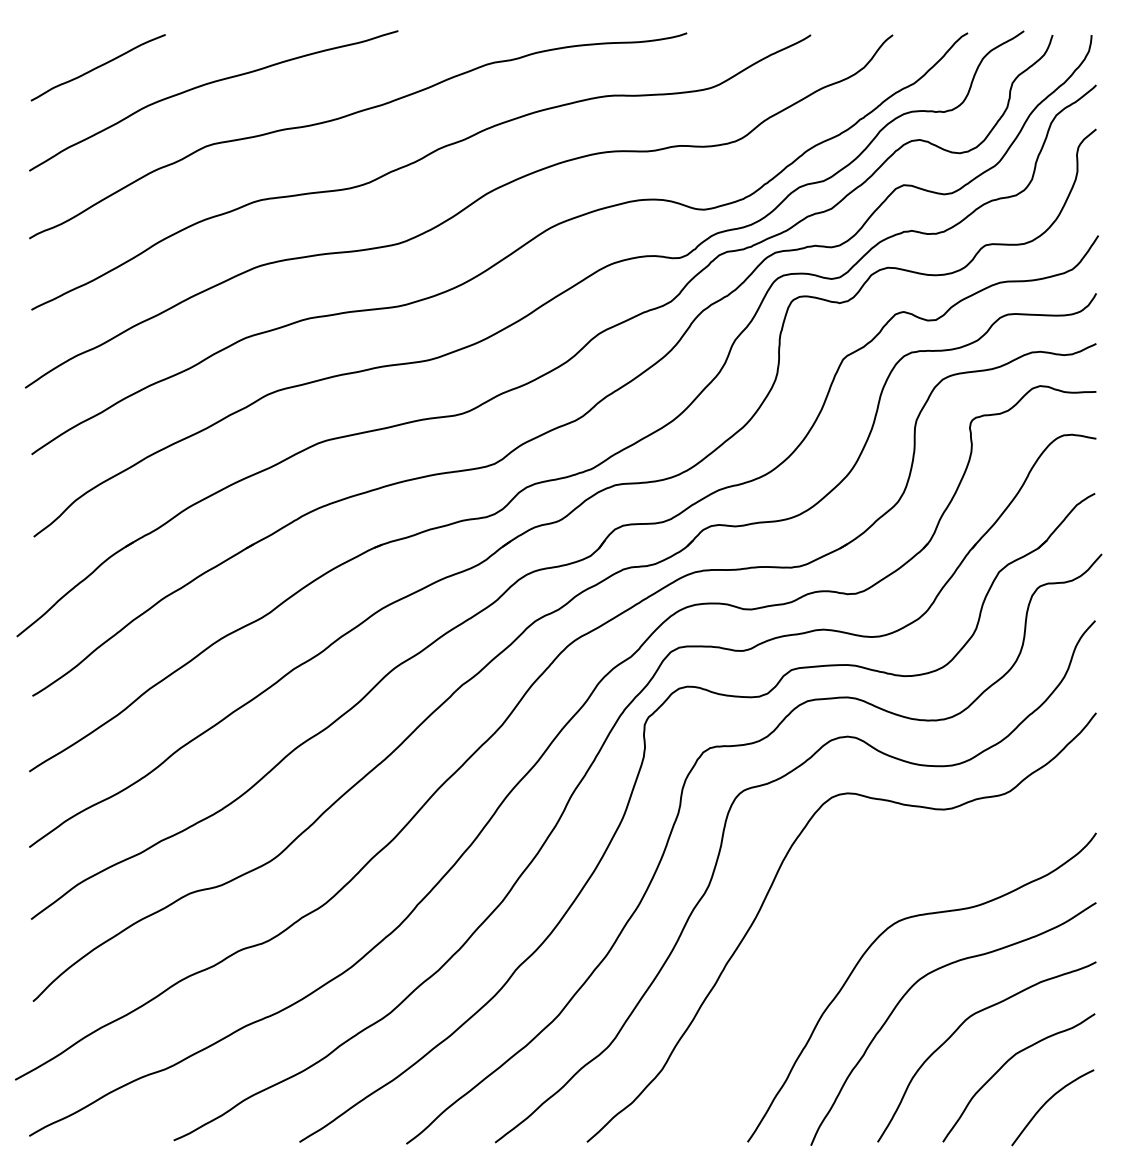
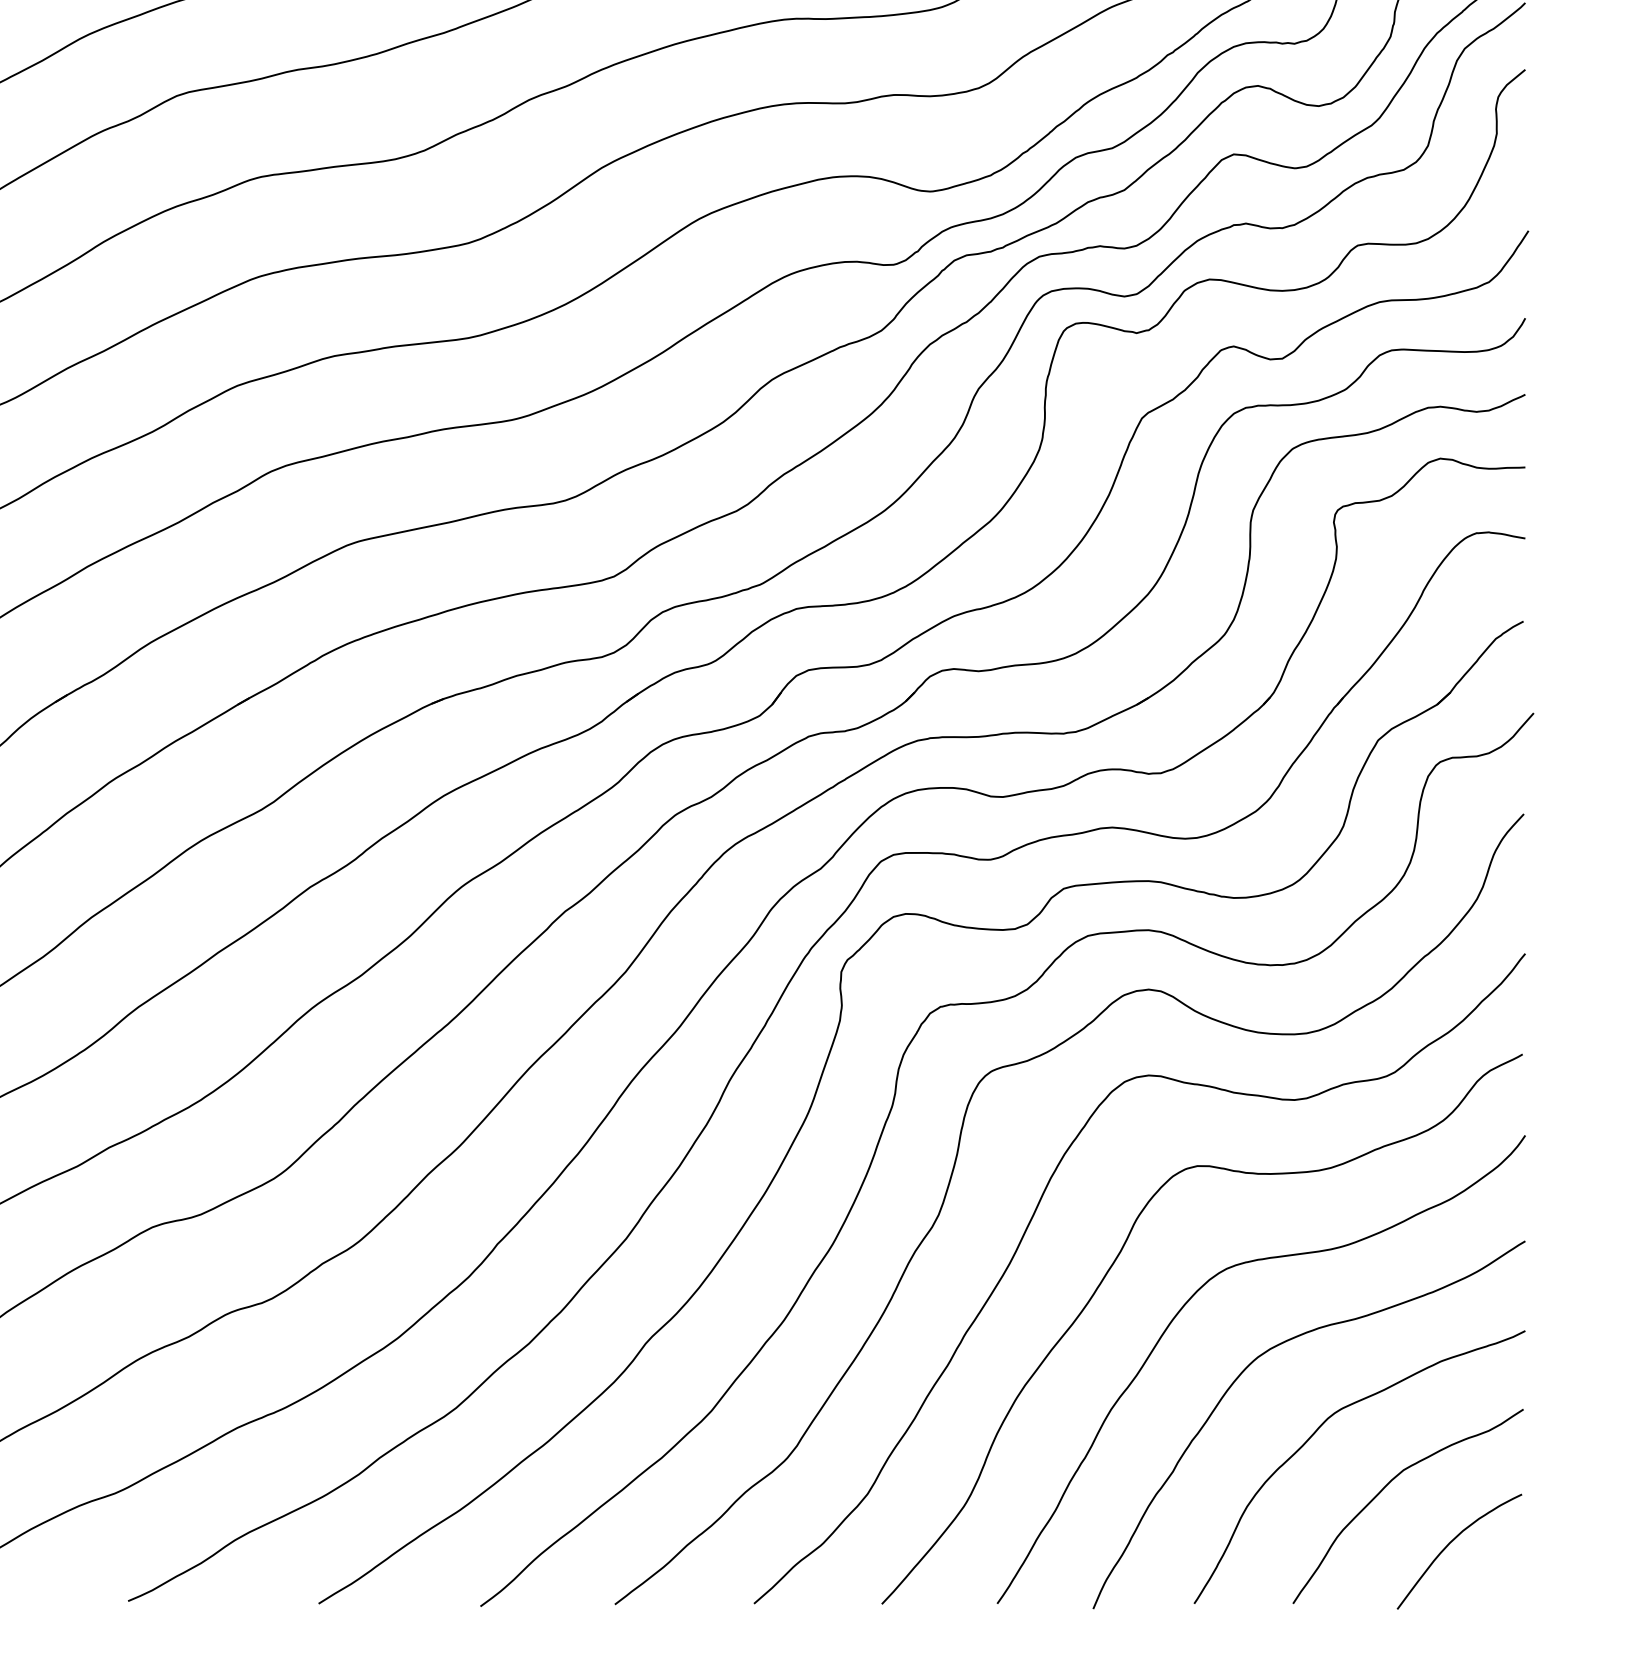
curve: (822, 922) -> (1110, 1271), added

